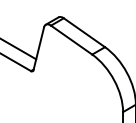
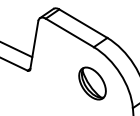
part: (88, 86) -> (92, 82), added

